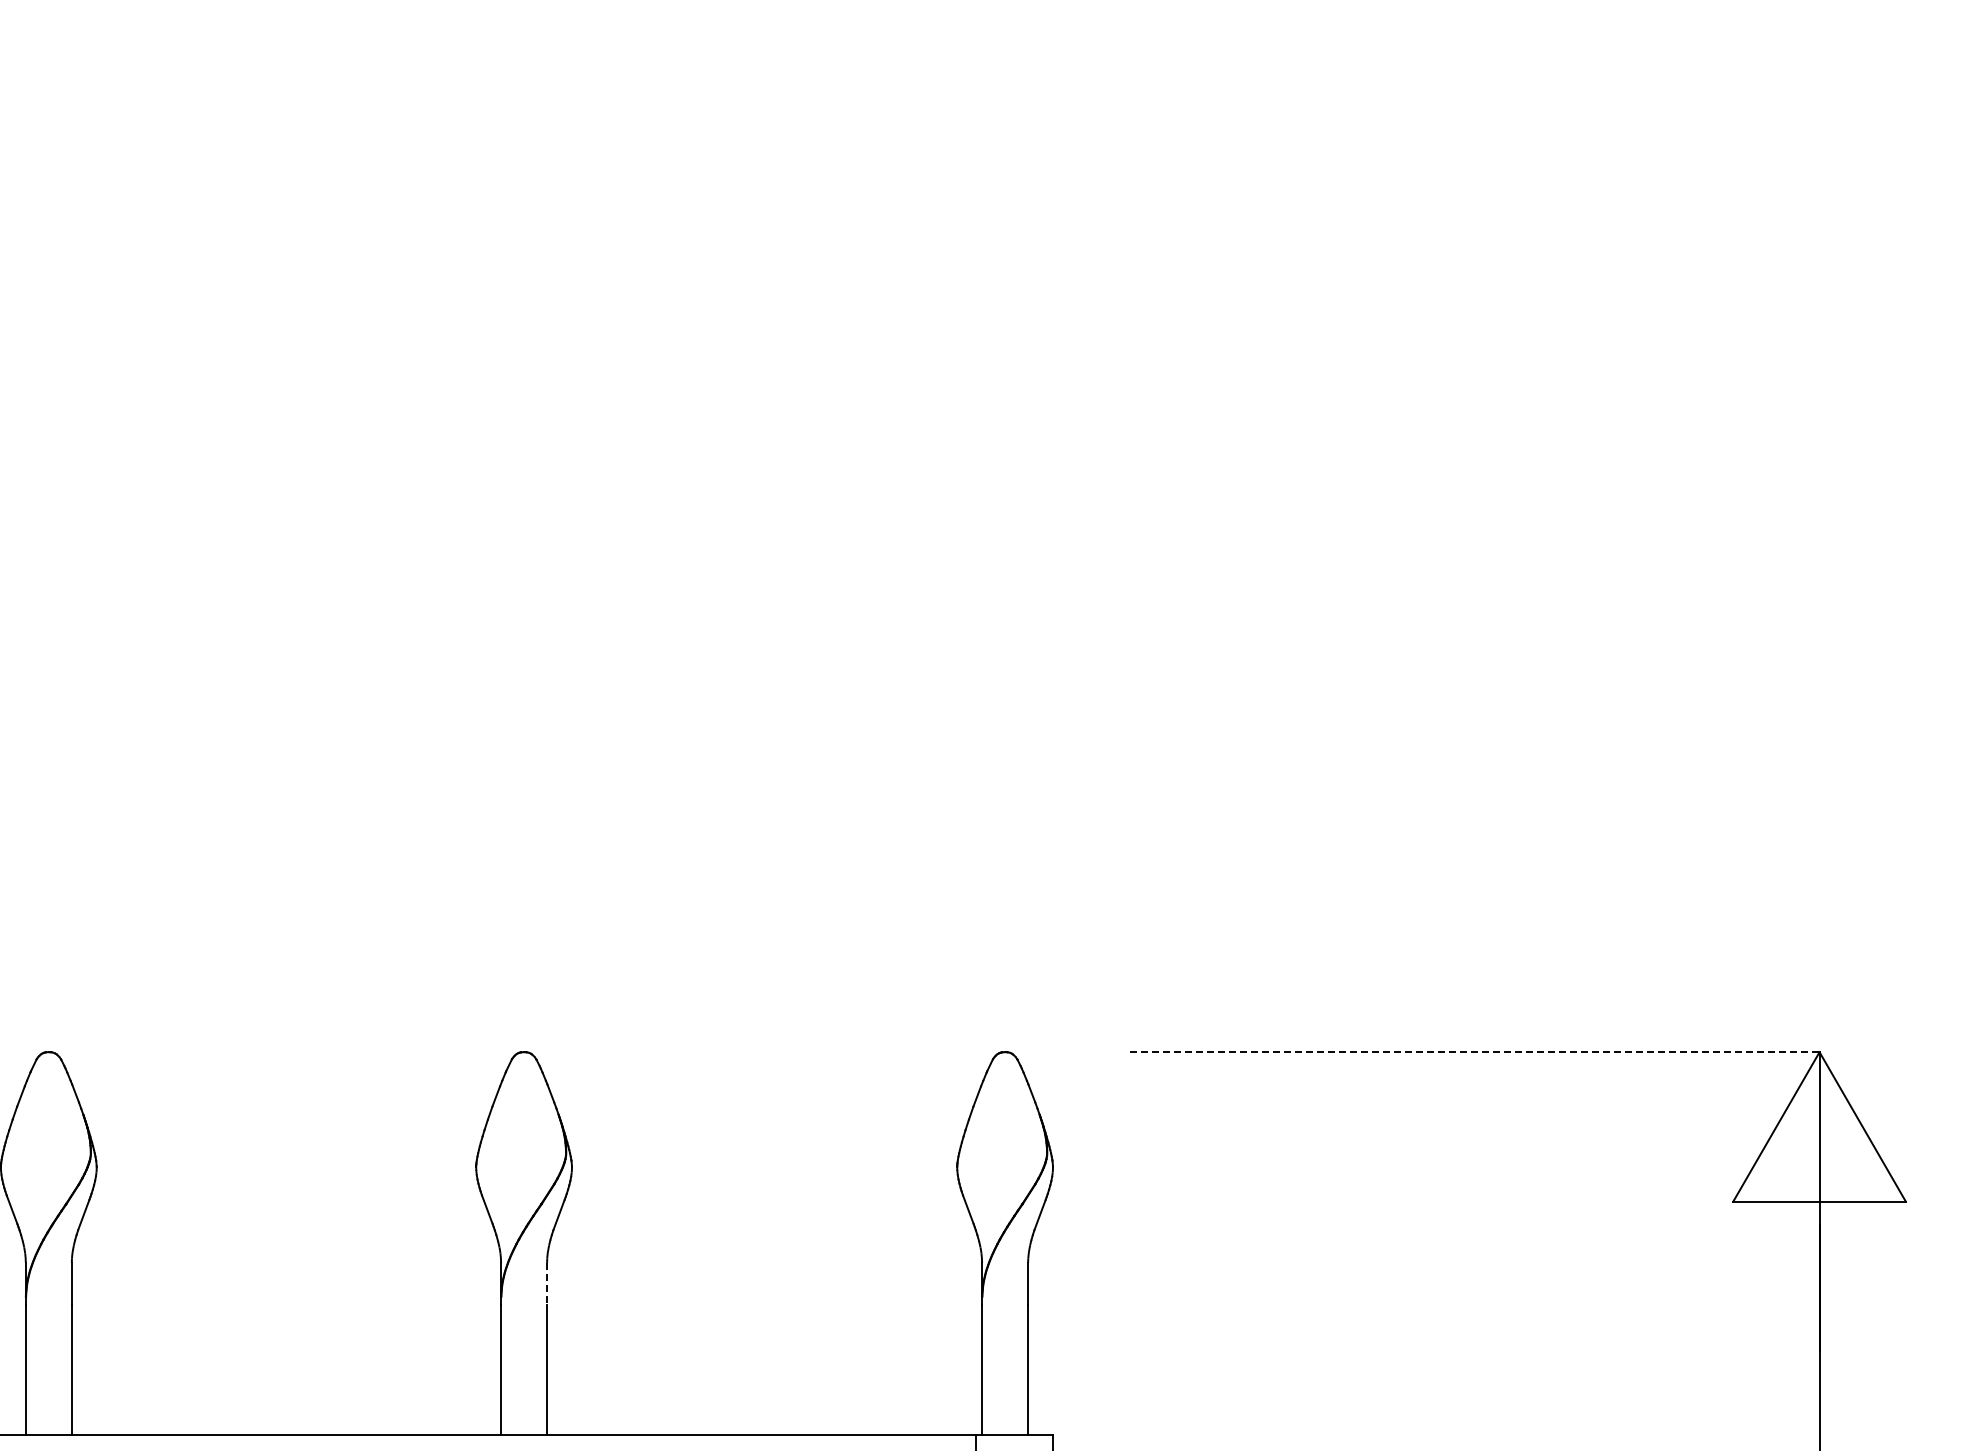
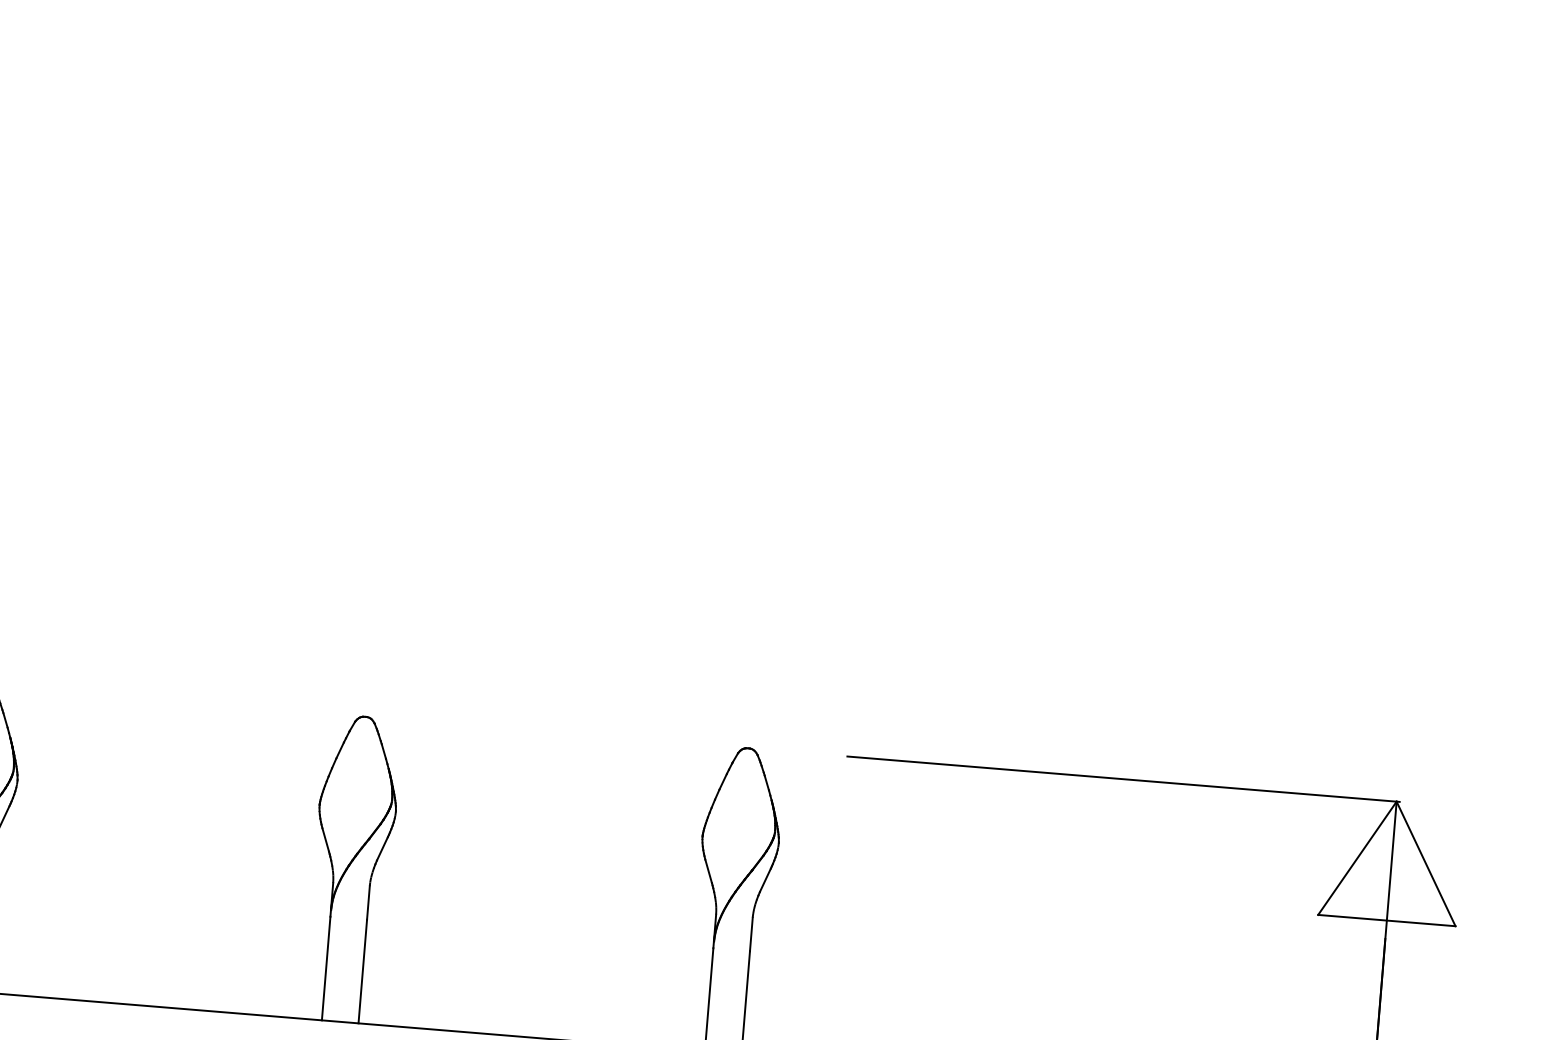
line: (1476, 1052) -> (1123, 779), dashed -> solid
line: (547, 1284) -> (368, 903), dashed -> solid

